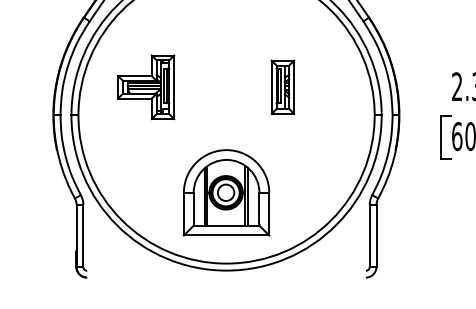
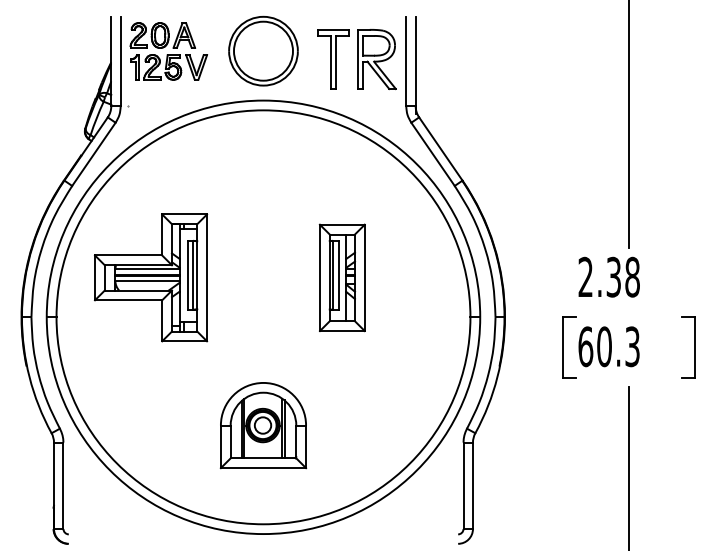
part: (146, 86) -> (151, 277), size x1.43
part: (282, 86) -> (341, 277), size x1.43
part: (226, 192) -> (263, 425), size x0.71

